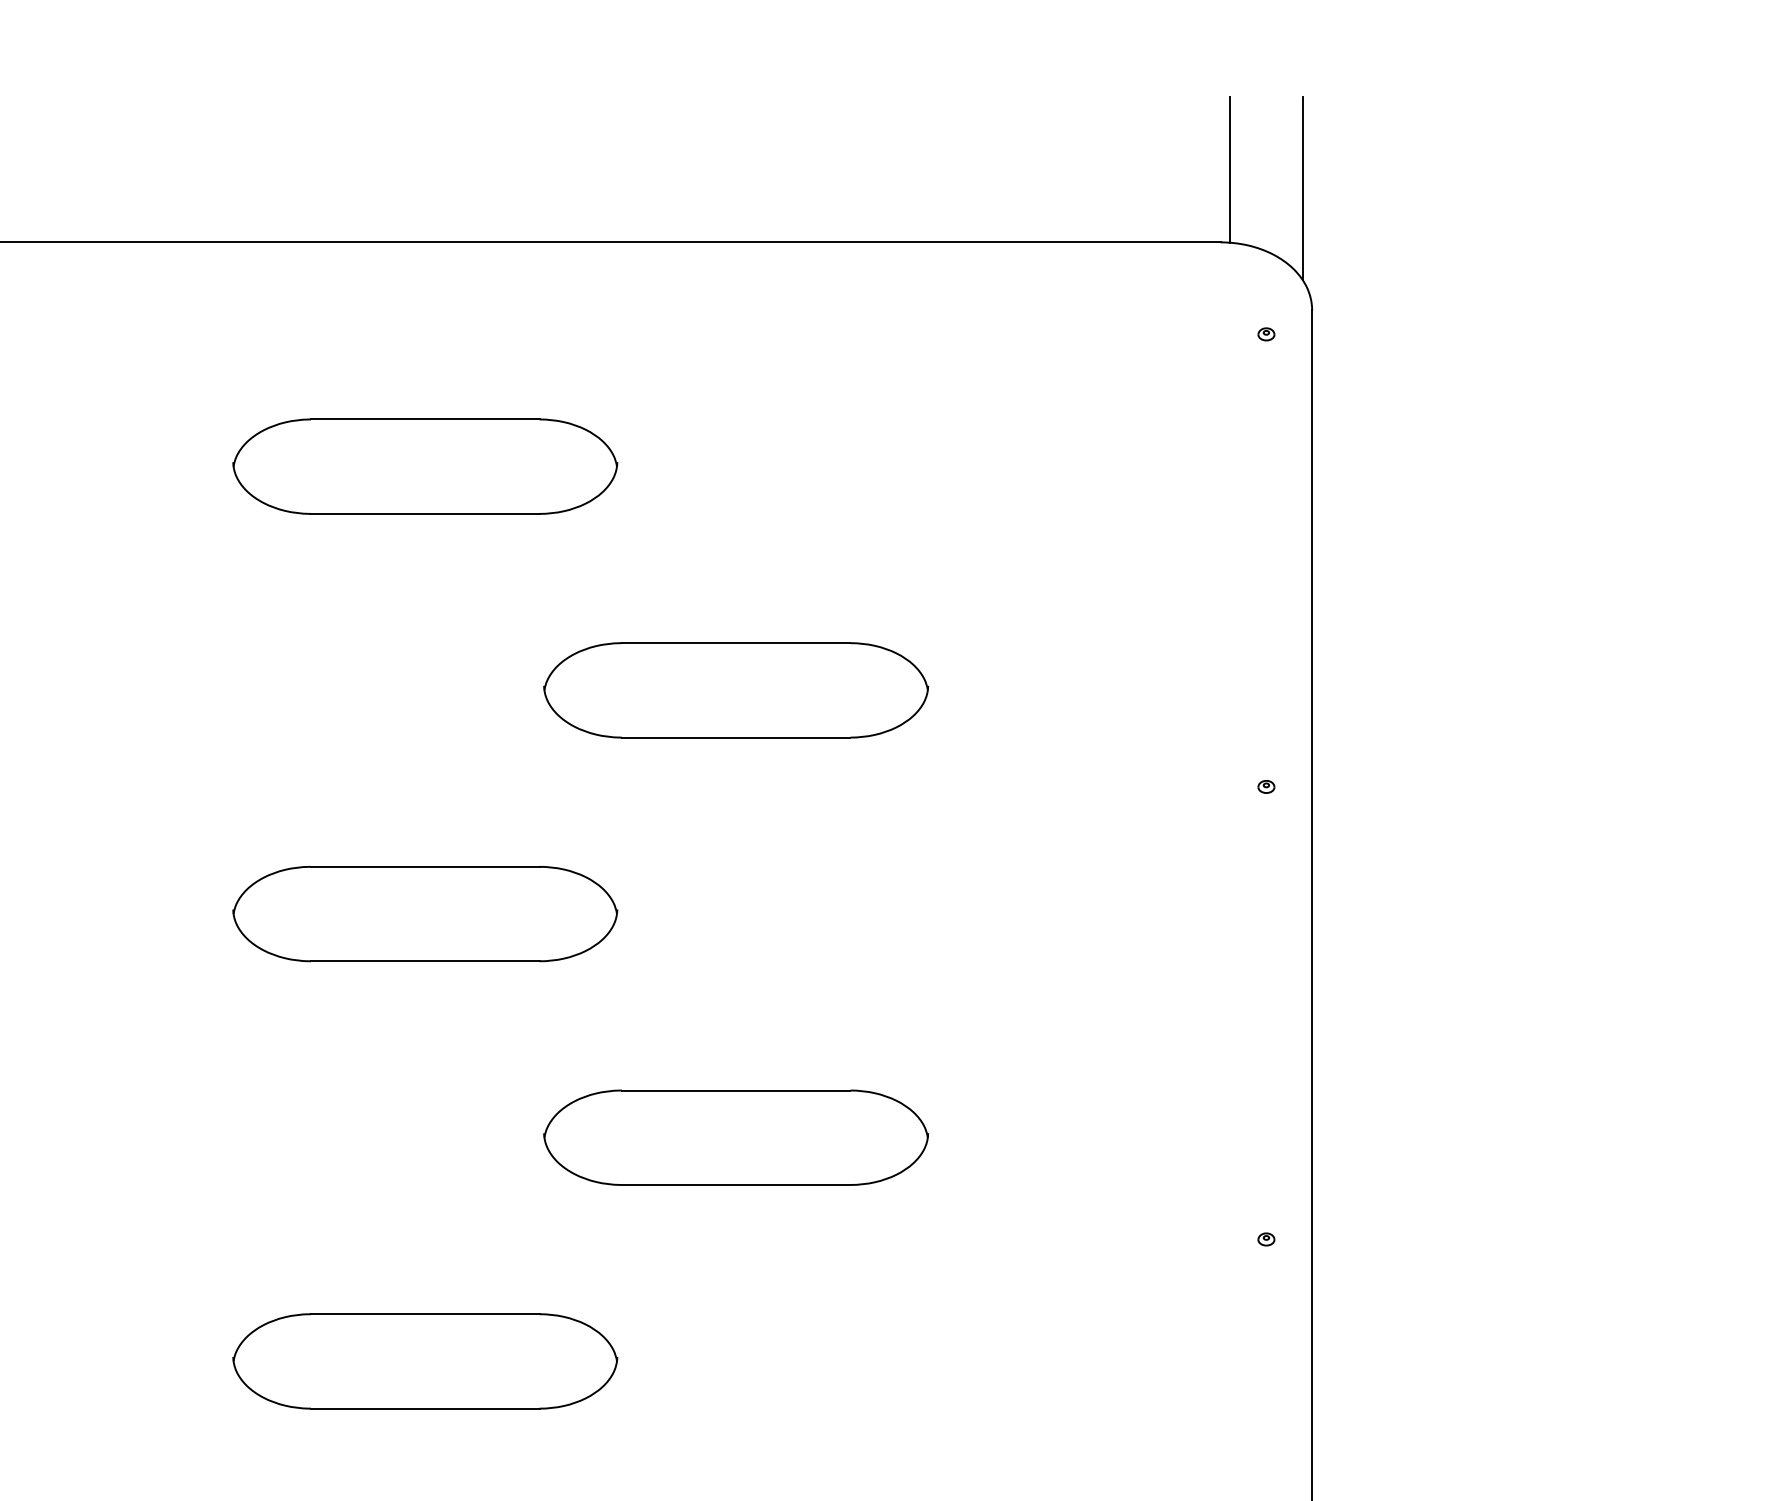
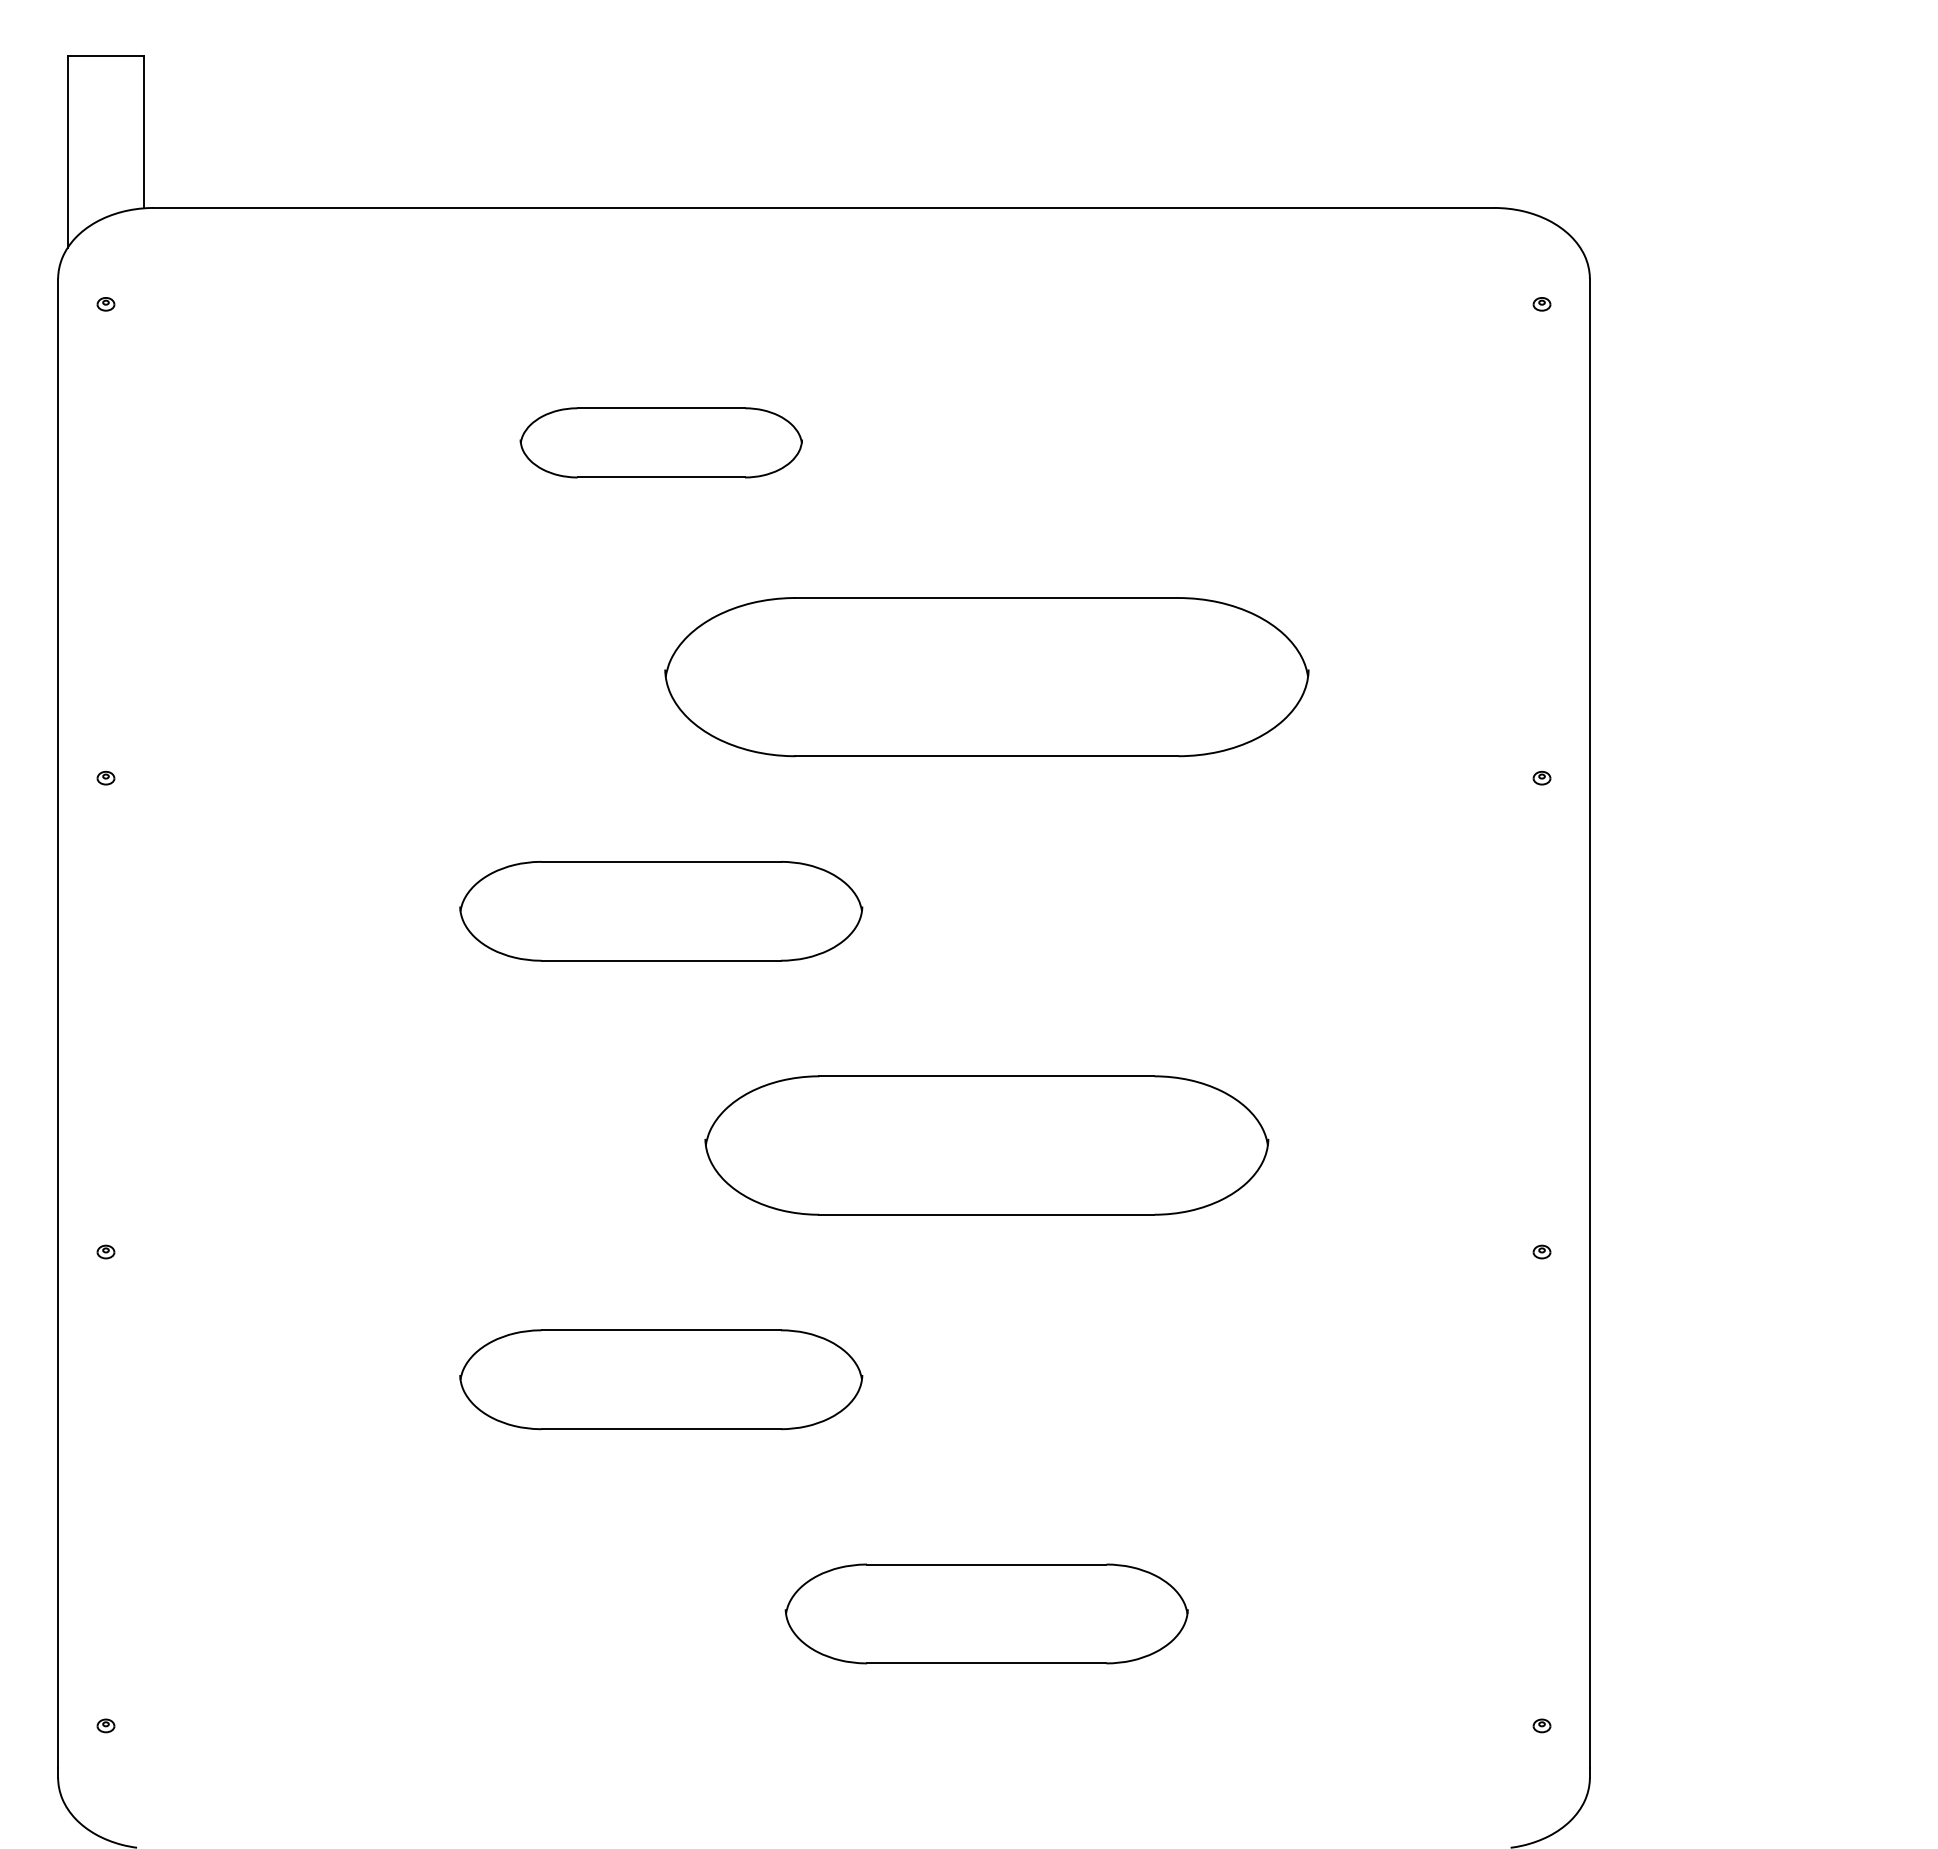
line: (1229, 169) -> (1503, 131), removed
line: (1303, 188) -> (1580, 151), removed
part: (425, 466) -> (661, 442), size x0.7
part: (735, 689) -> (986, 676), size x1.6
part: (735, 1137) -> (986, 1145), size x1.4

